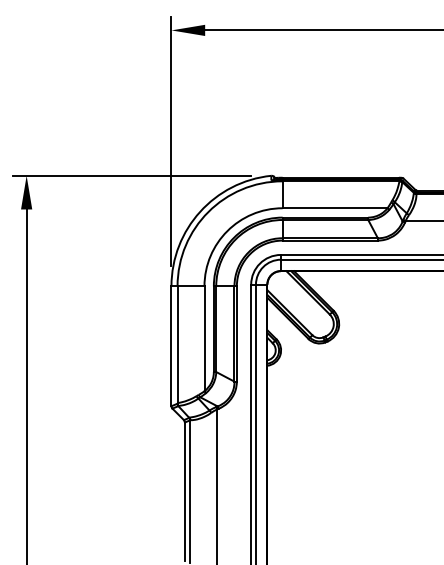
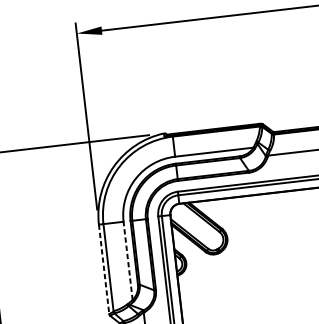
line: (204, 338) -> (128, 260), solid -> dashed
line: (171, 346) -> (104, 269), solid -> dashed

